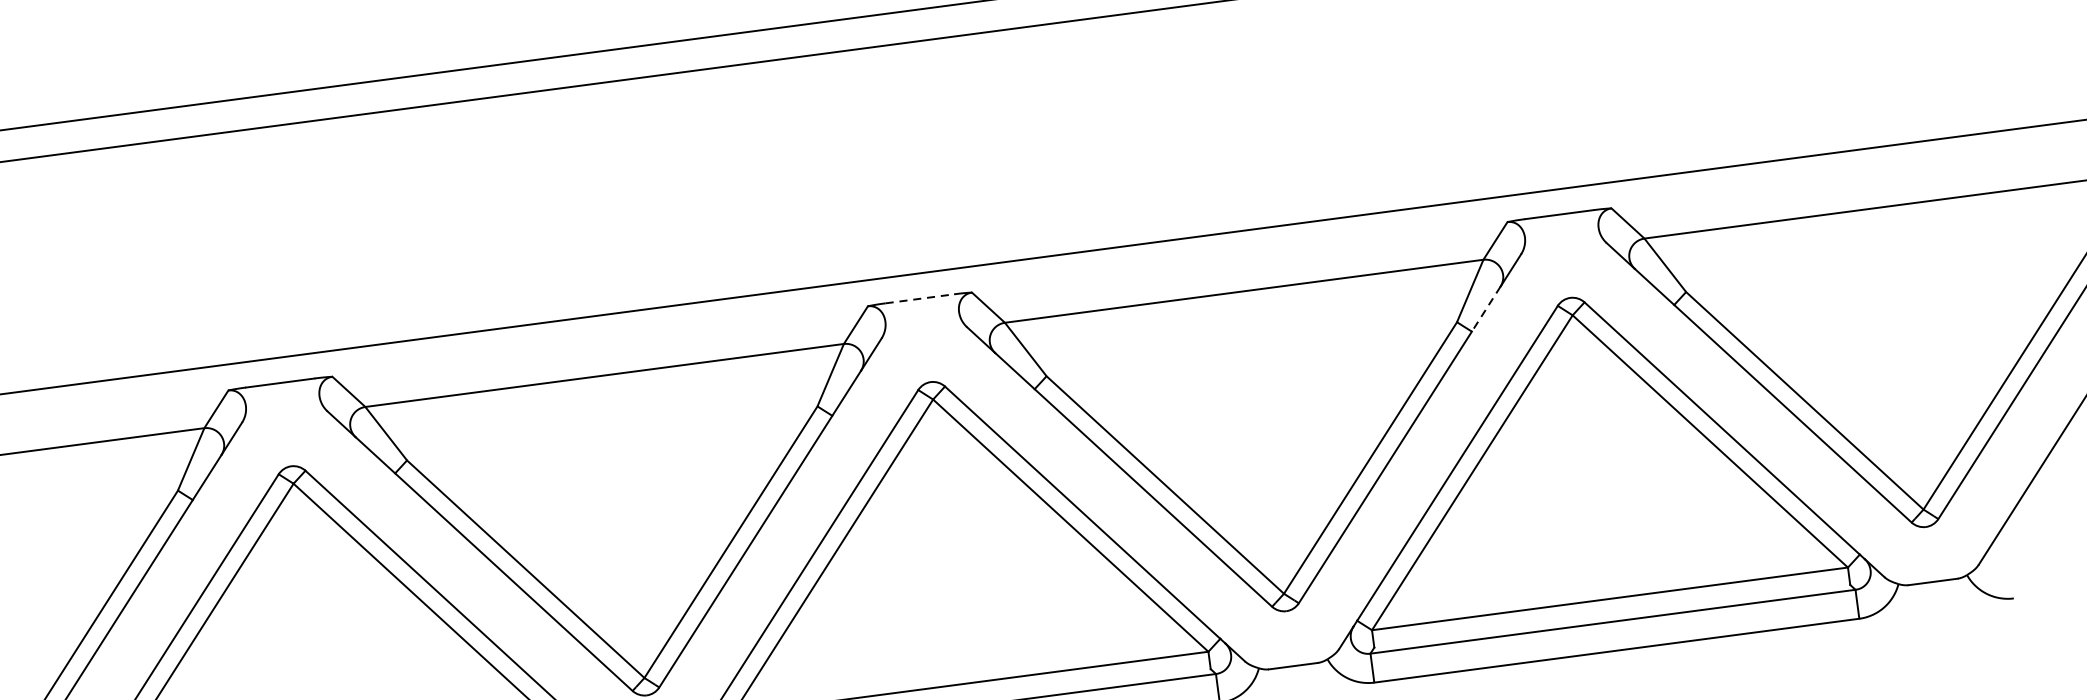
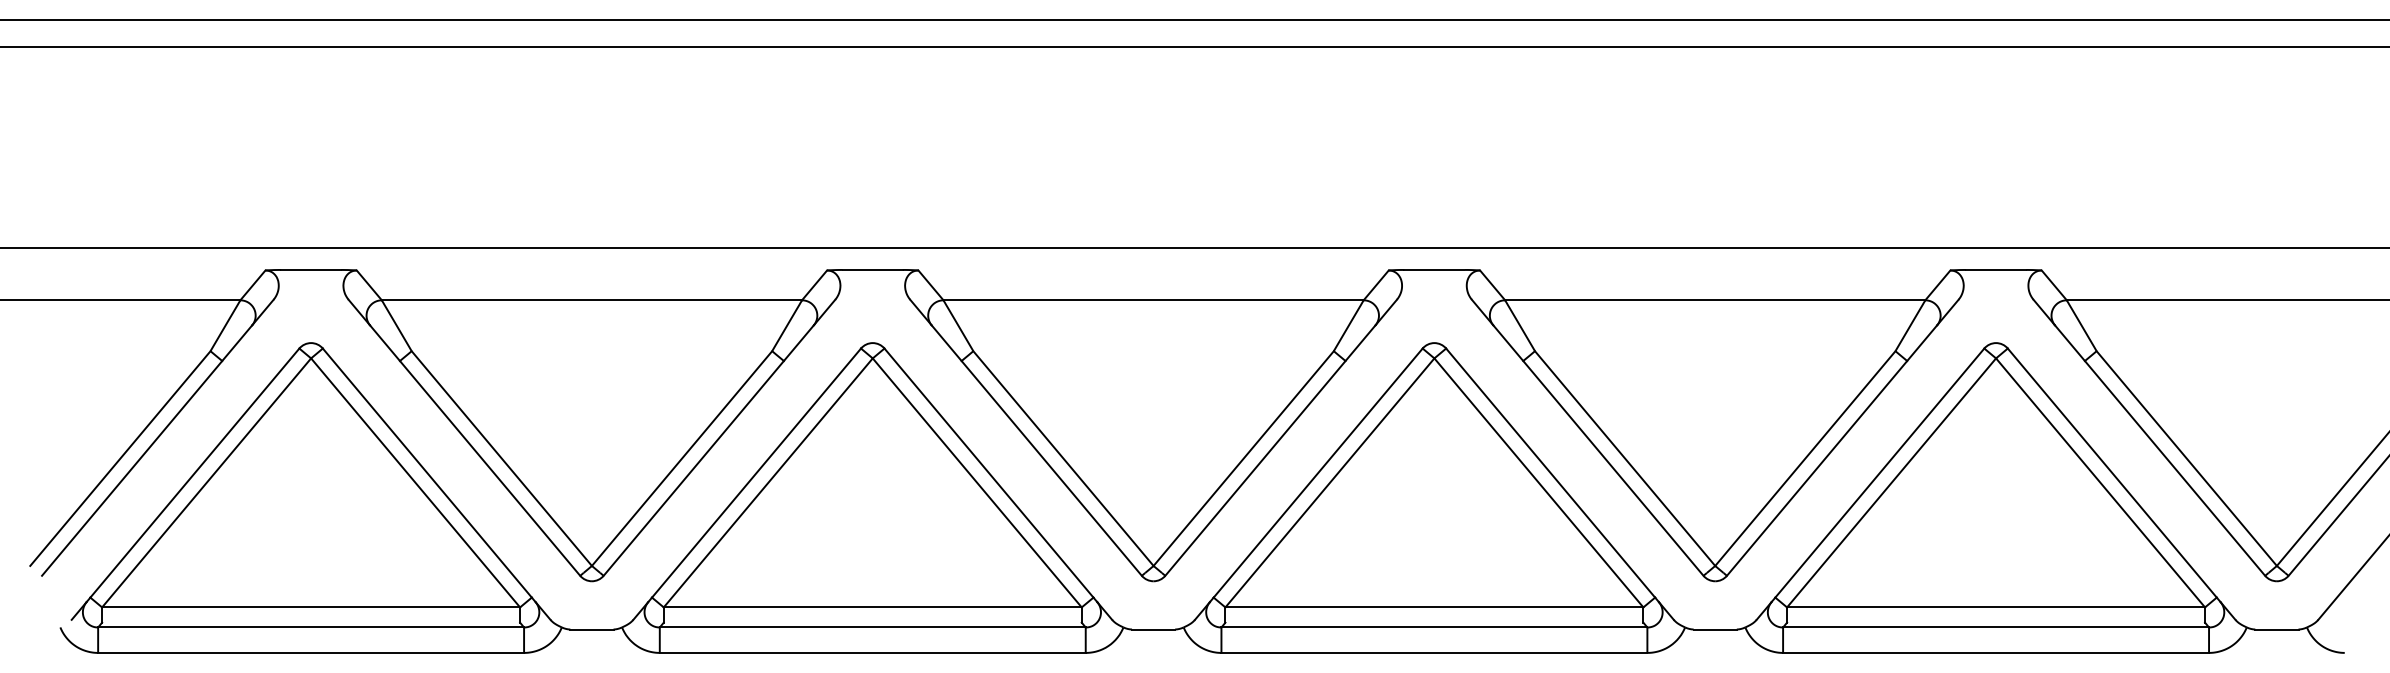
line: (919, 298) -> (1434, 269), dashed -> solid
line: (1485, 309) -> (1921, 343), dashed -> solid

